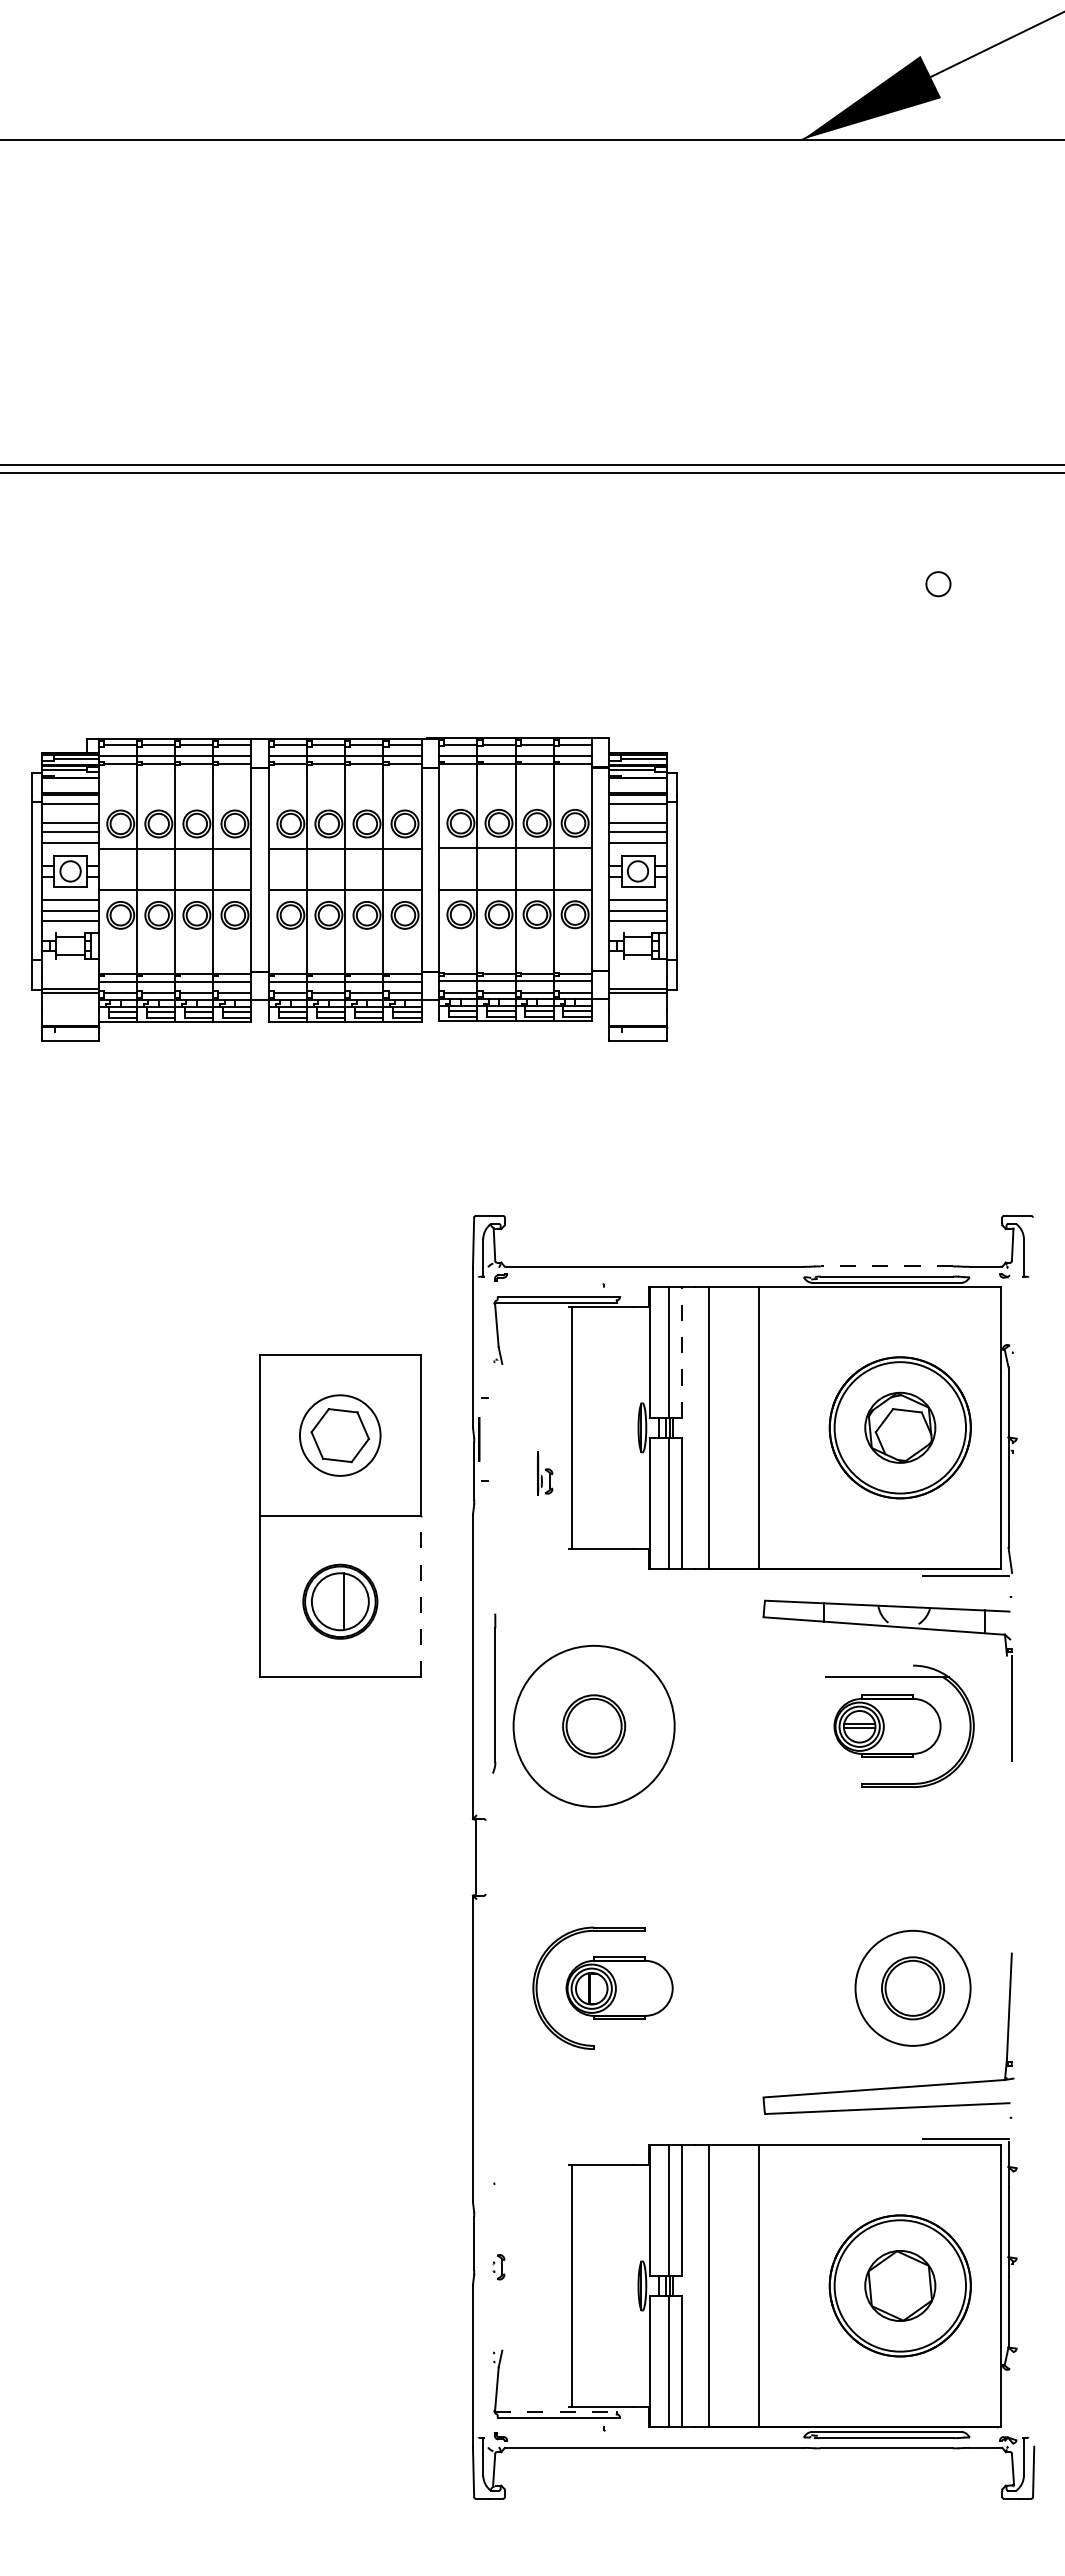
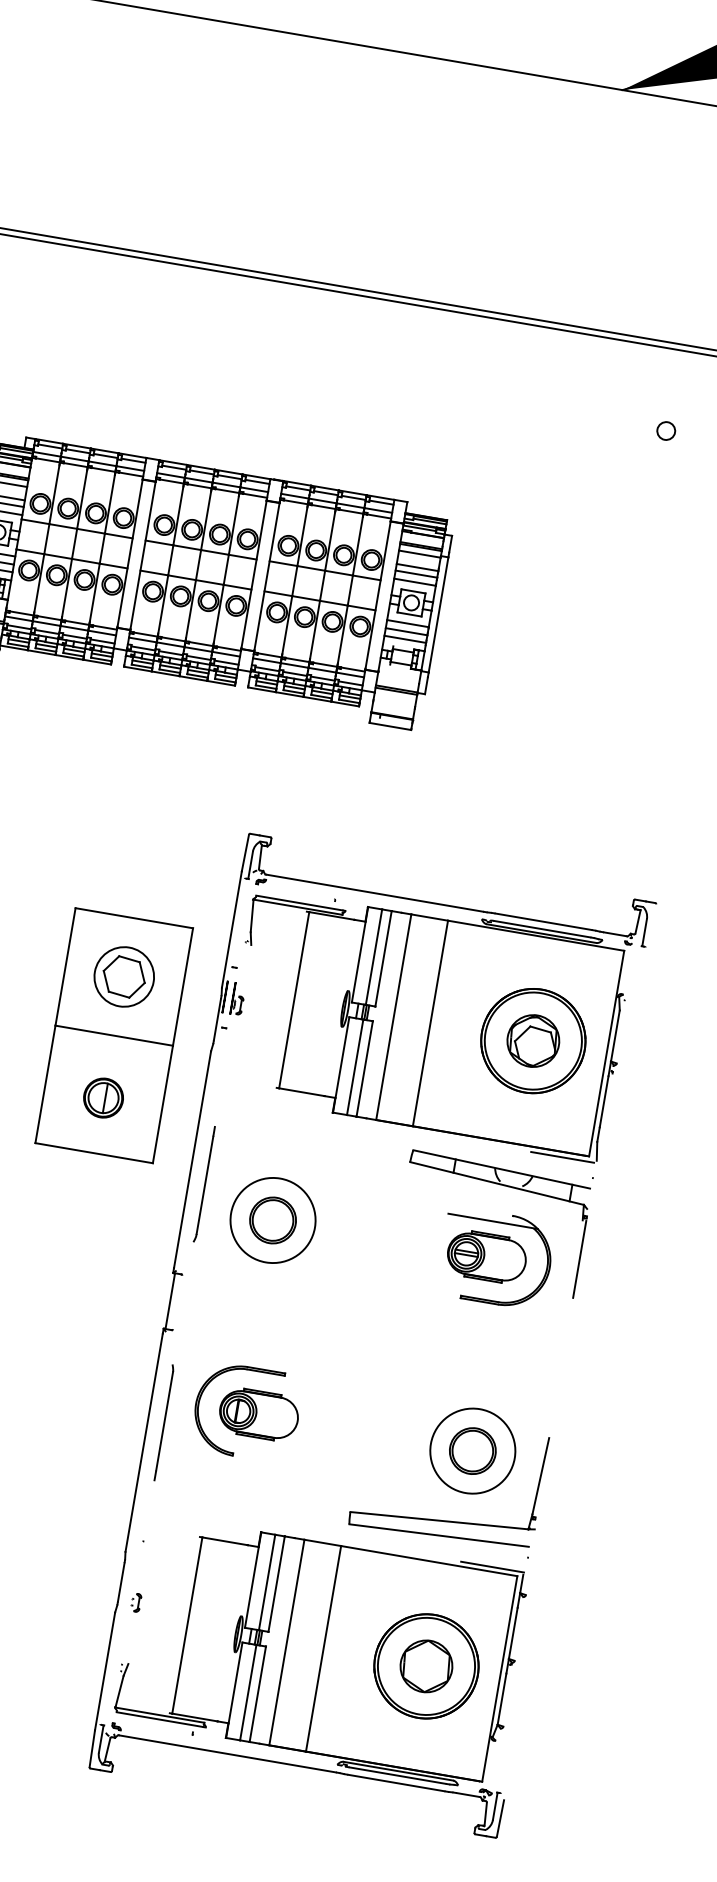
line: (886, 1266) -> (543, 921), dashed -> solid
line: (681, 1351) -> (383, 958), dashed -> solid
part: (545, 1473) -> (238, 999), moved
line: (420, 1596) -> (162, 1104), dashed -> solid
part: (339, 1601) -> (103, 1097), size x0.71
circle: (593, 1725) -> (272, 1219), size x0.71
part: (494, 2020) -> (163, 1422), added
line: (556, 2411) -> (160, 1715), dashed -> solid

